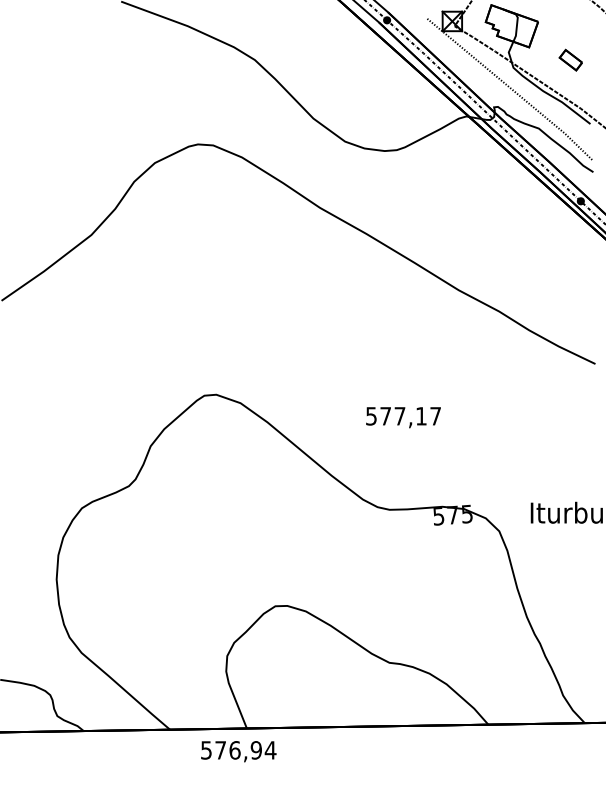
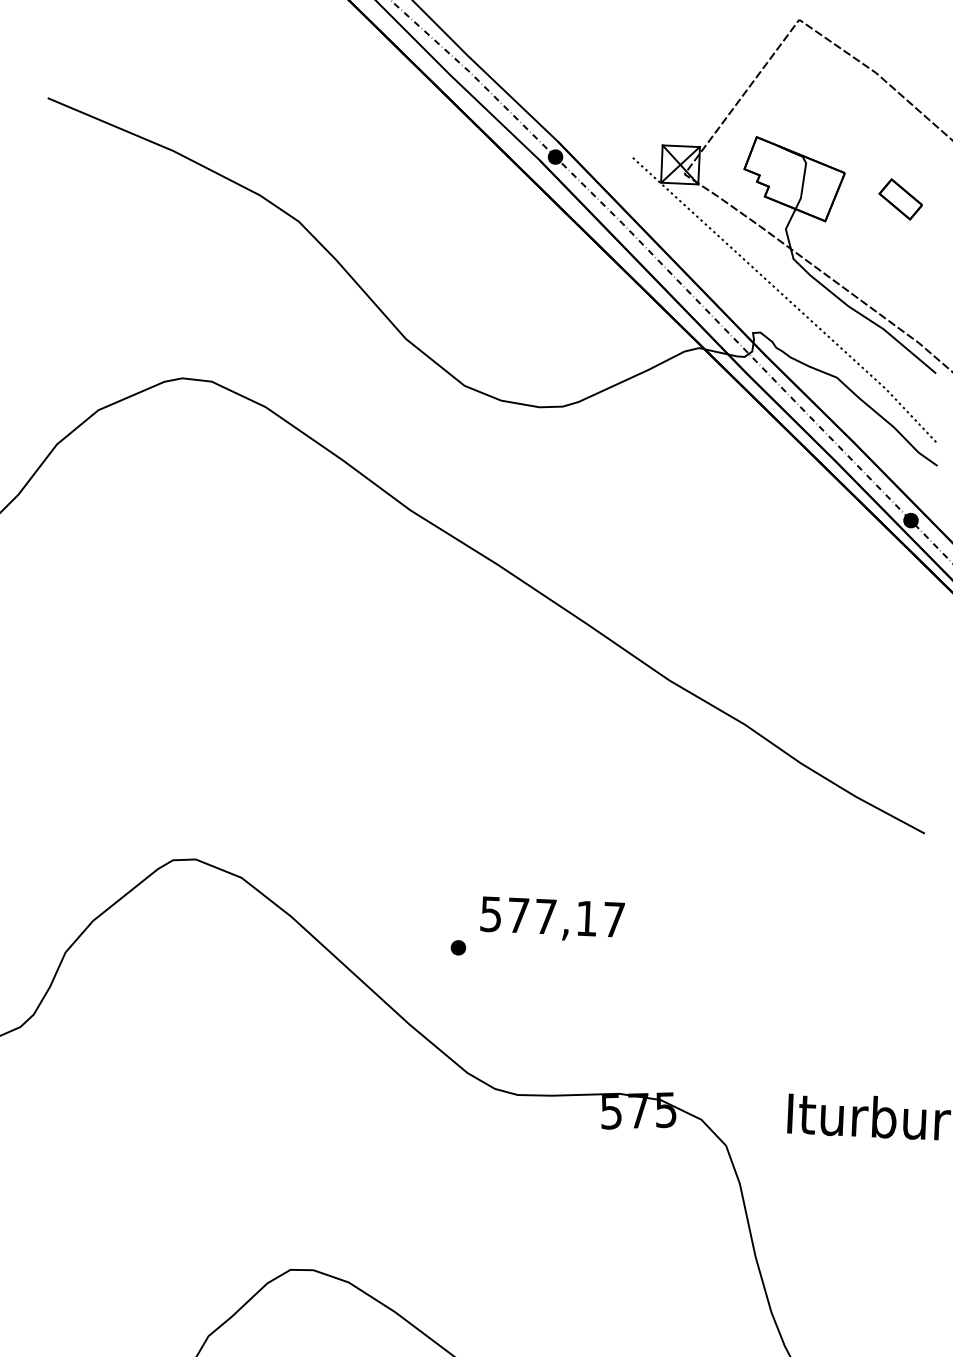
part: (570, 59) -> (899, 197), moved
part: (355, 434) -> (458, 947), added

